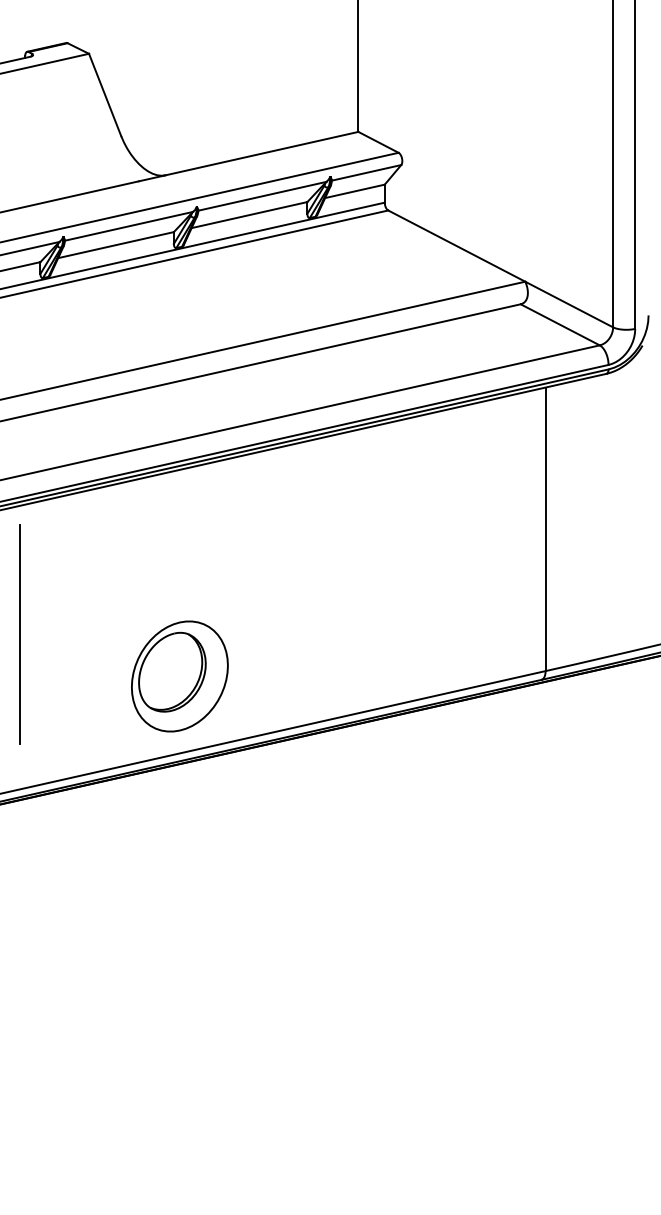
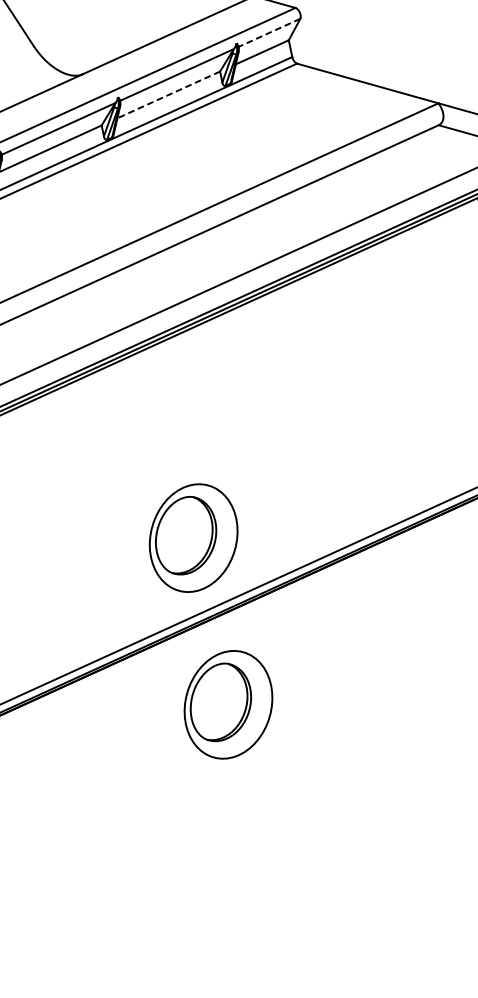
line: (366, 172) -> (269, 32), solid -> dashed
line: (249, 215) -> (168, 95), solid -> dashed
line: (19, 634) -> (36, 530), removed
part: (179, 855) -> (228, 704), added

